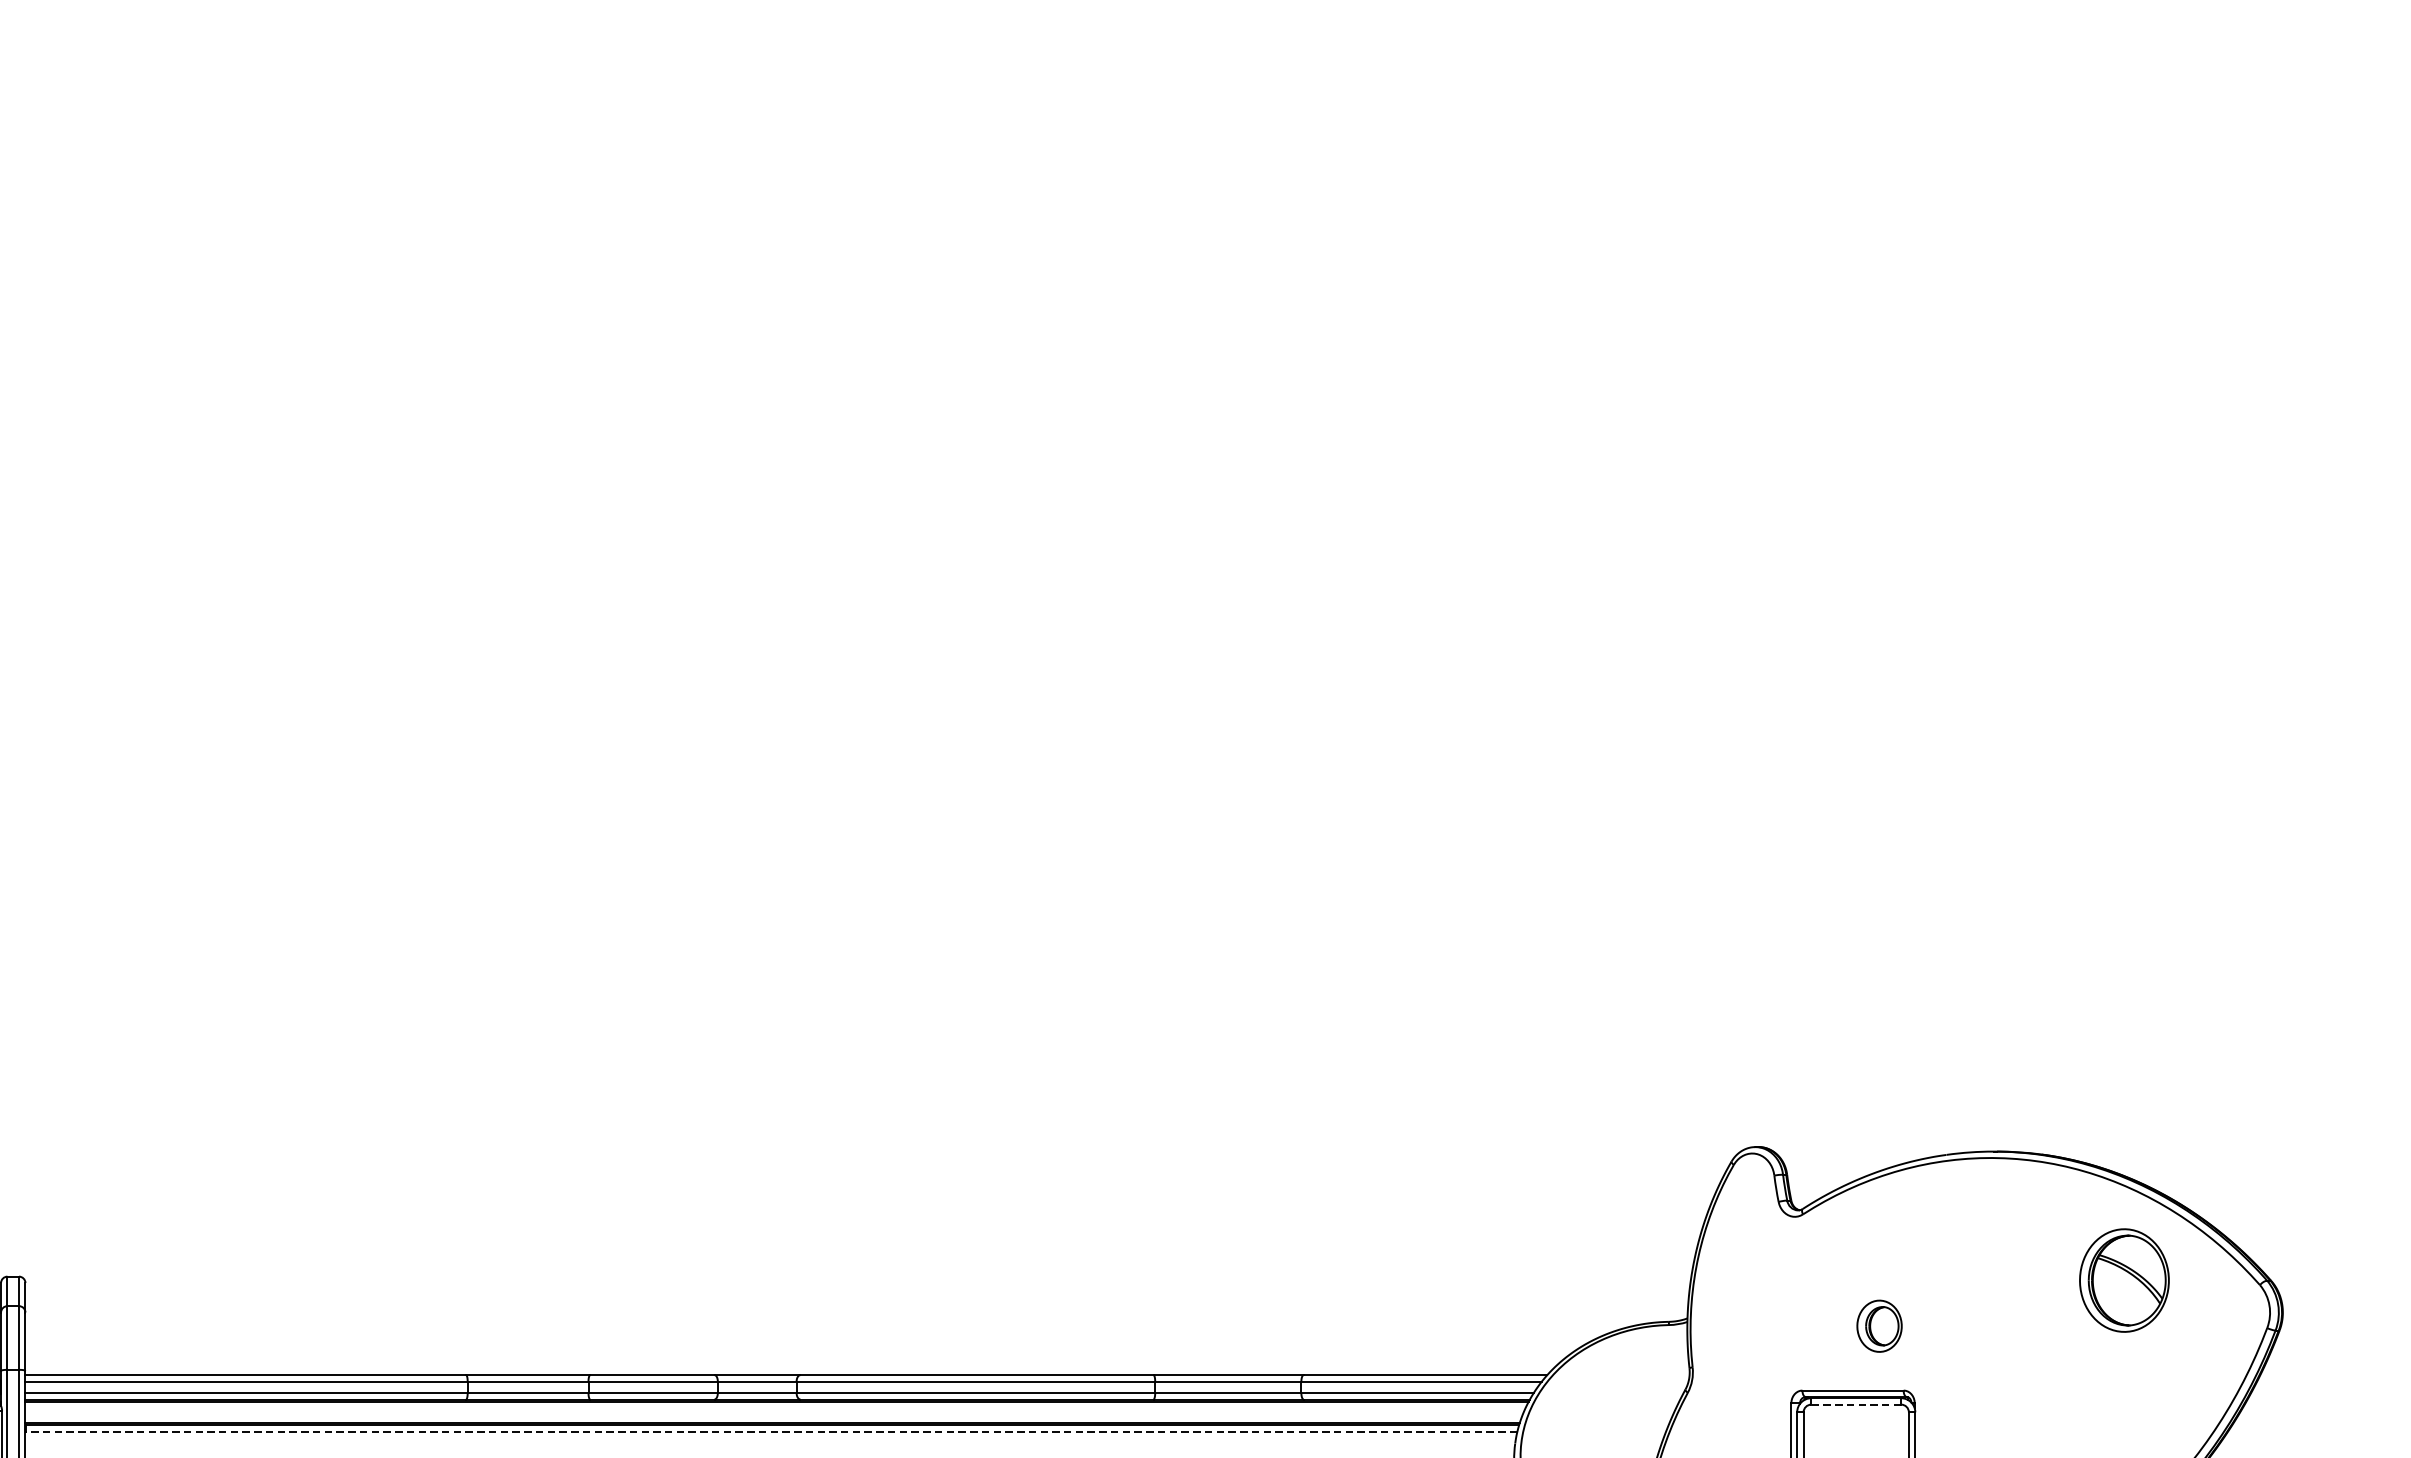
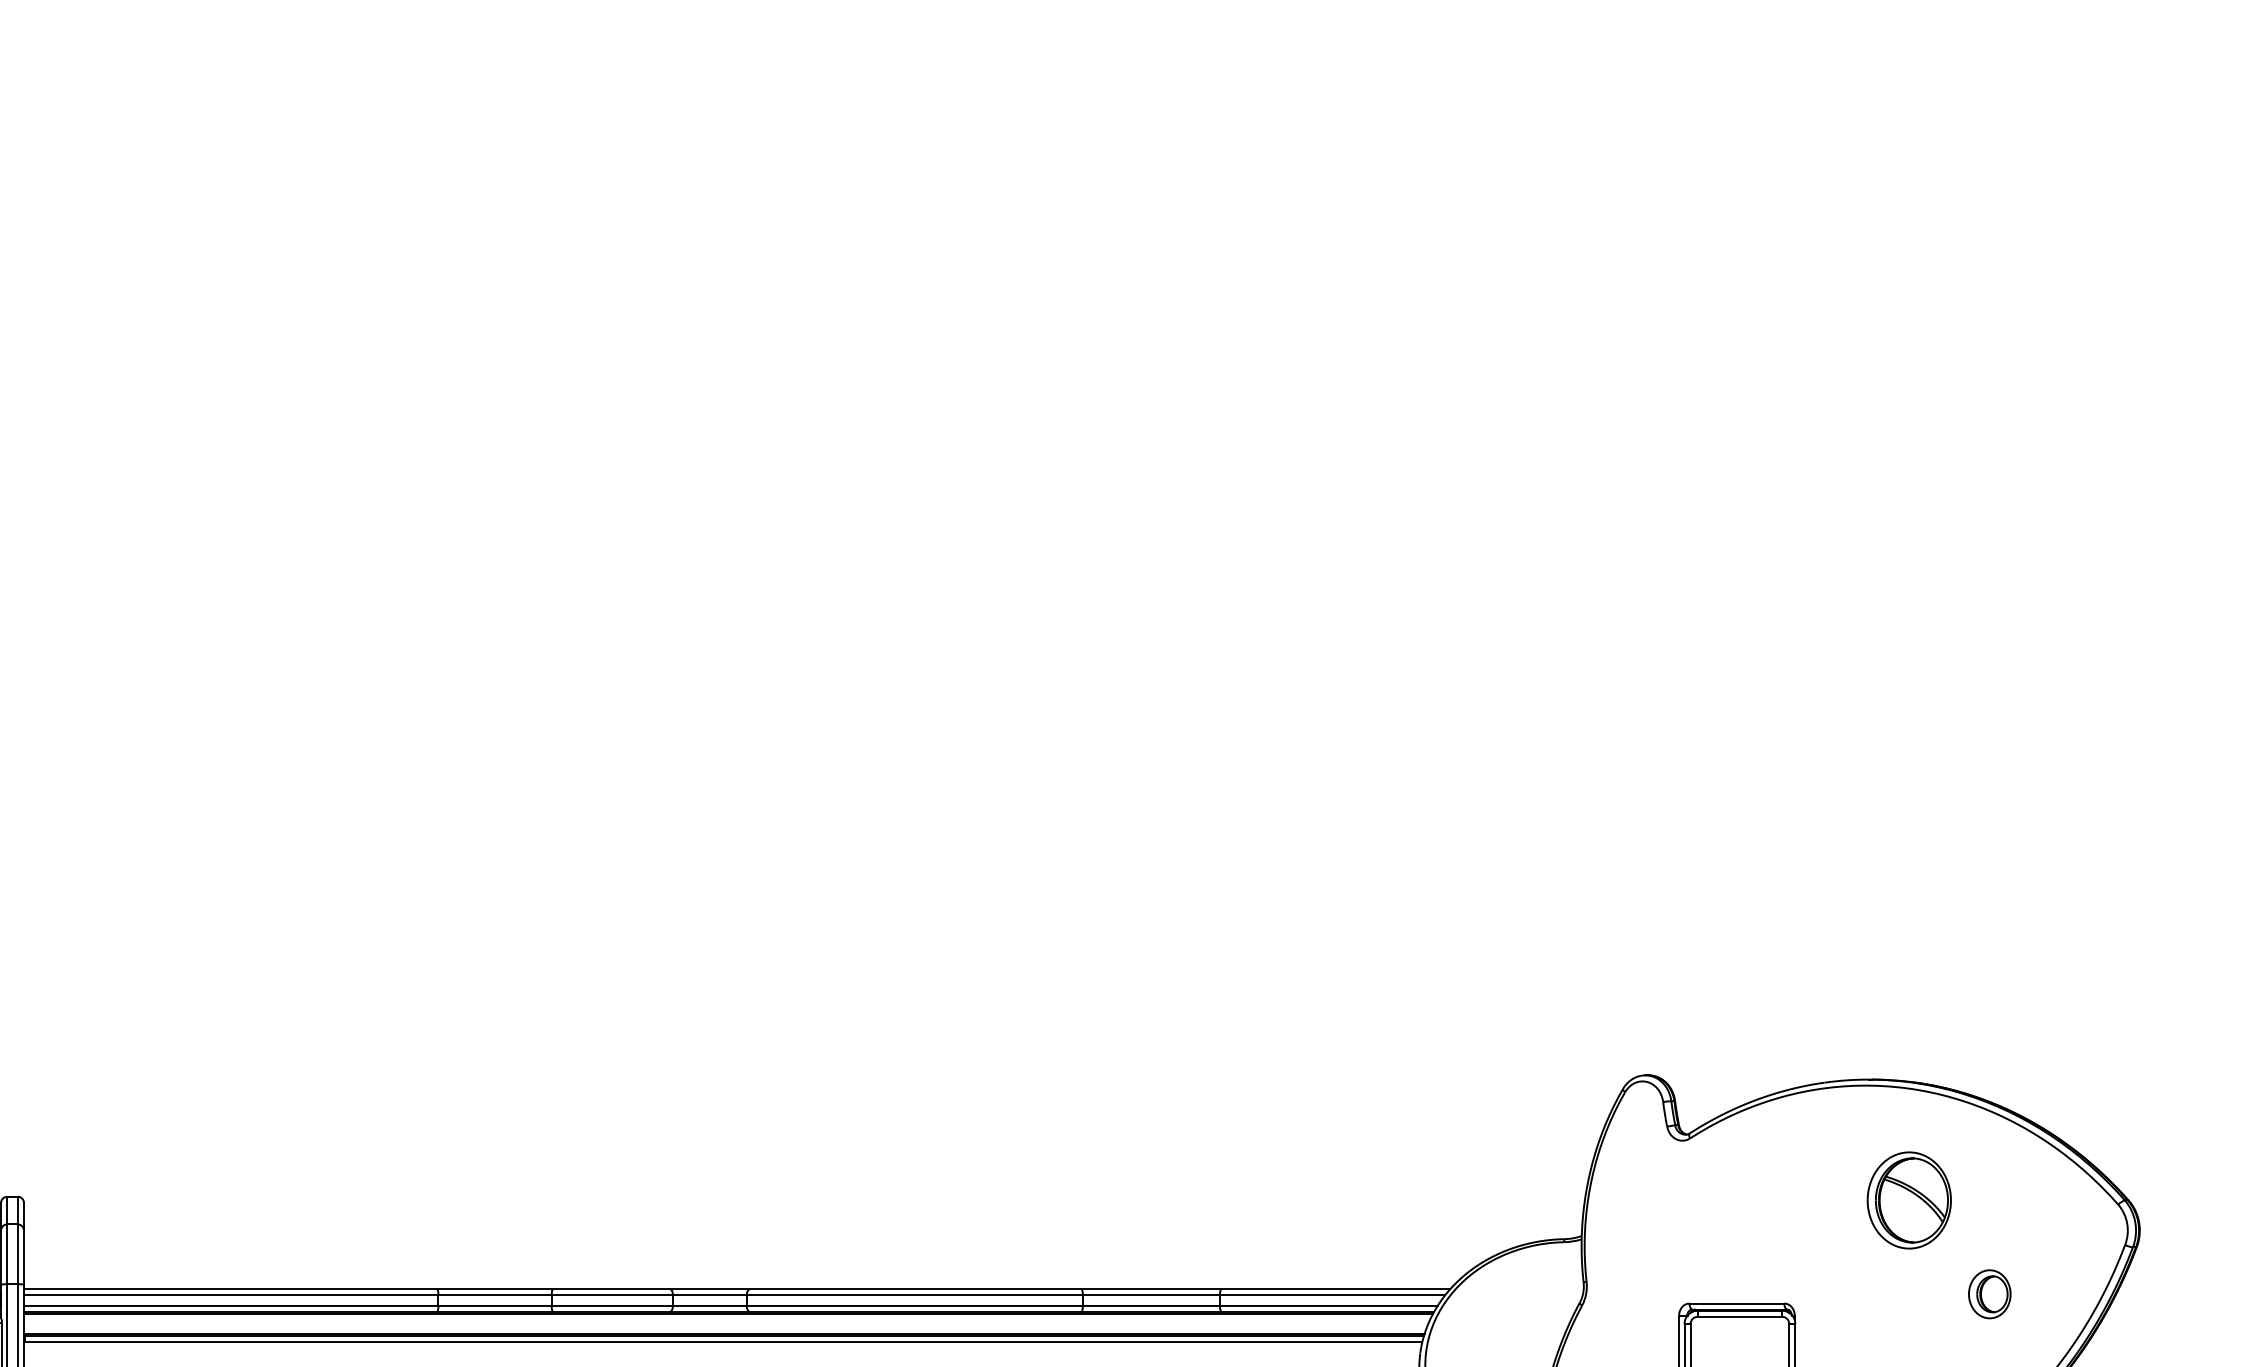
part: (2123, 1280) -> (1908, 1200), moved
part: (1879, 1326) -> (1989, 1294), moved
line: (1855, 1404) -> (1739, 1316), dashed -> solid
line: (770, 1432) -> (722, 1342), dashed -> solid

